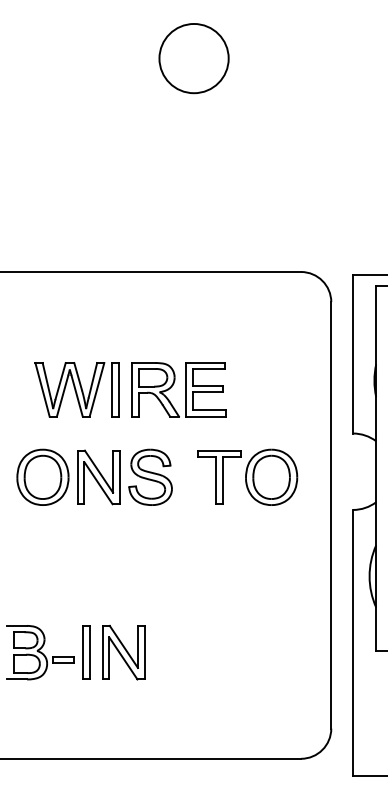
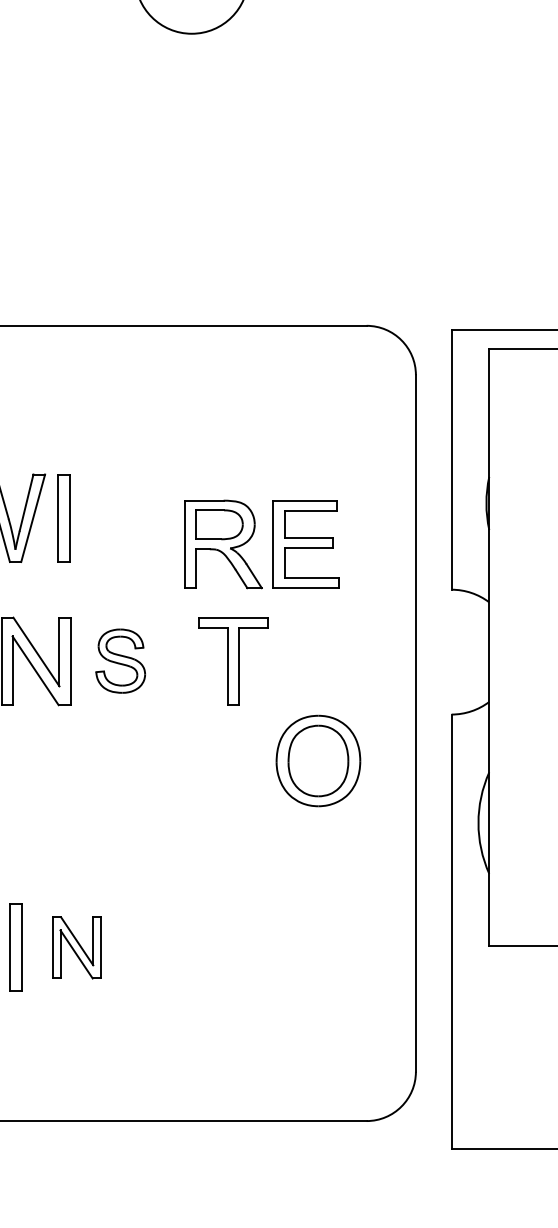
part: (173, 385) -> (252, 537), moved
part: (150, 476) -> (120, 659), size x0.7
part: (271, 476) -> (318, 759), moved
part: (123, 652) -> (76, 947), size x0.7

